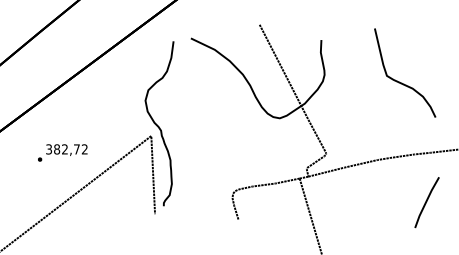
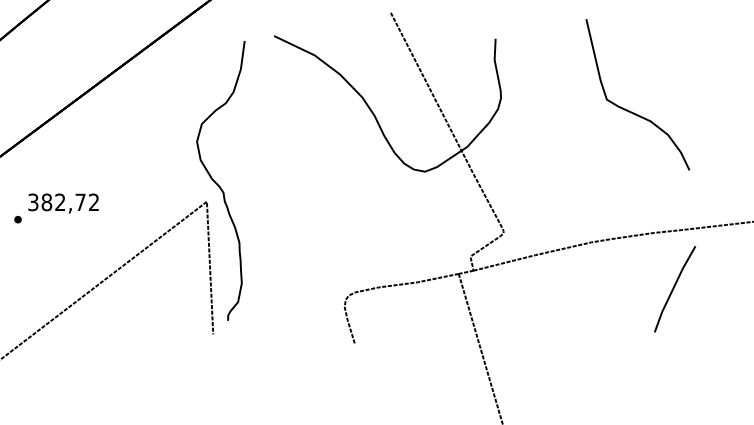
text: (62, 152) -> (56, 207), moved
line: (426, 202) -> (674, 289), moved

